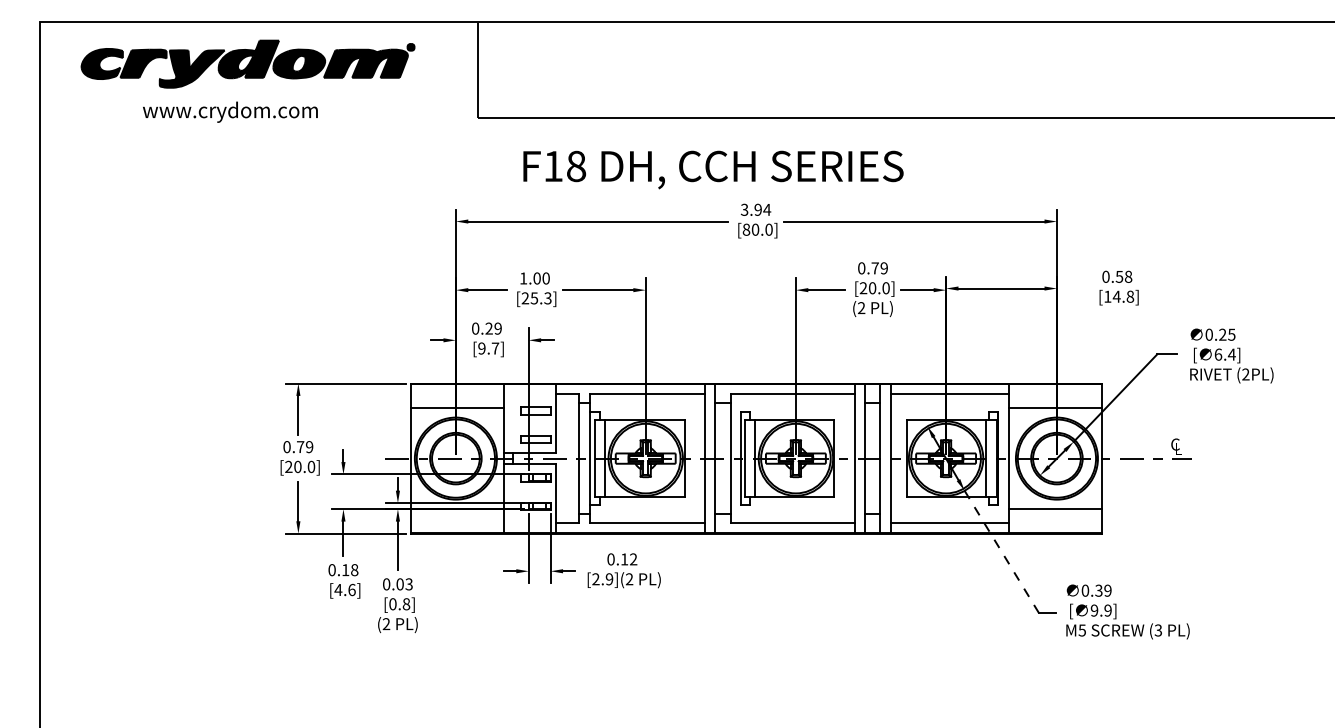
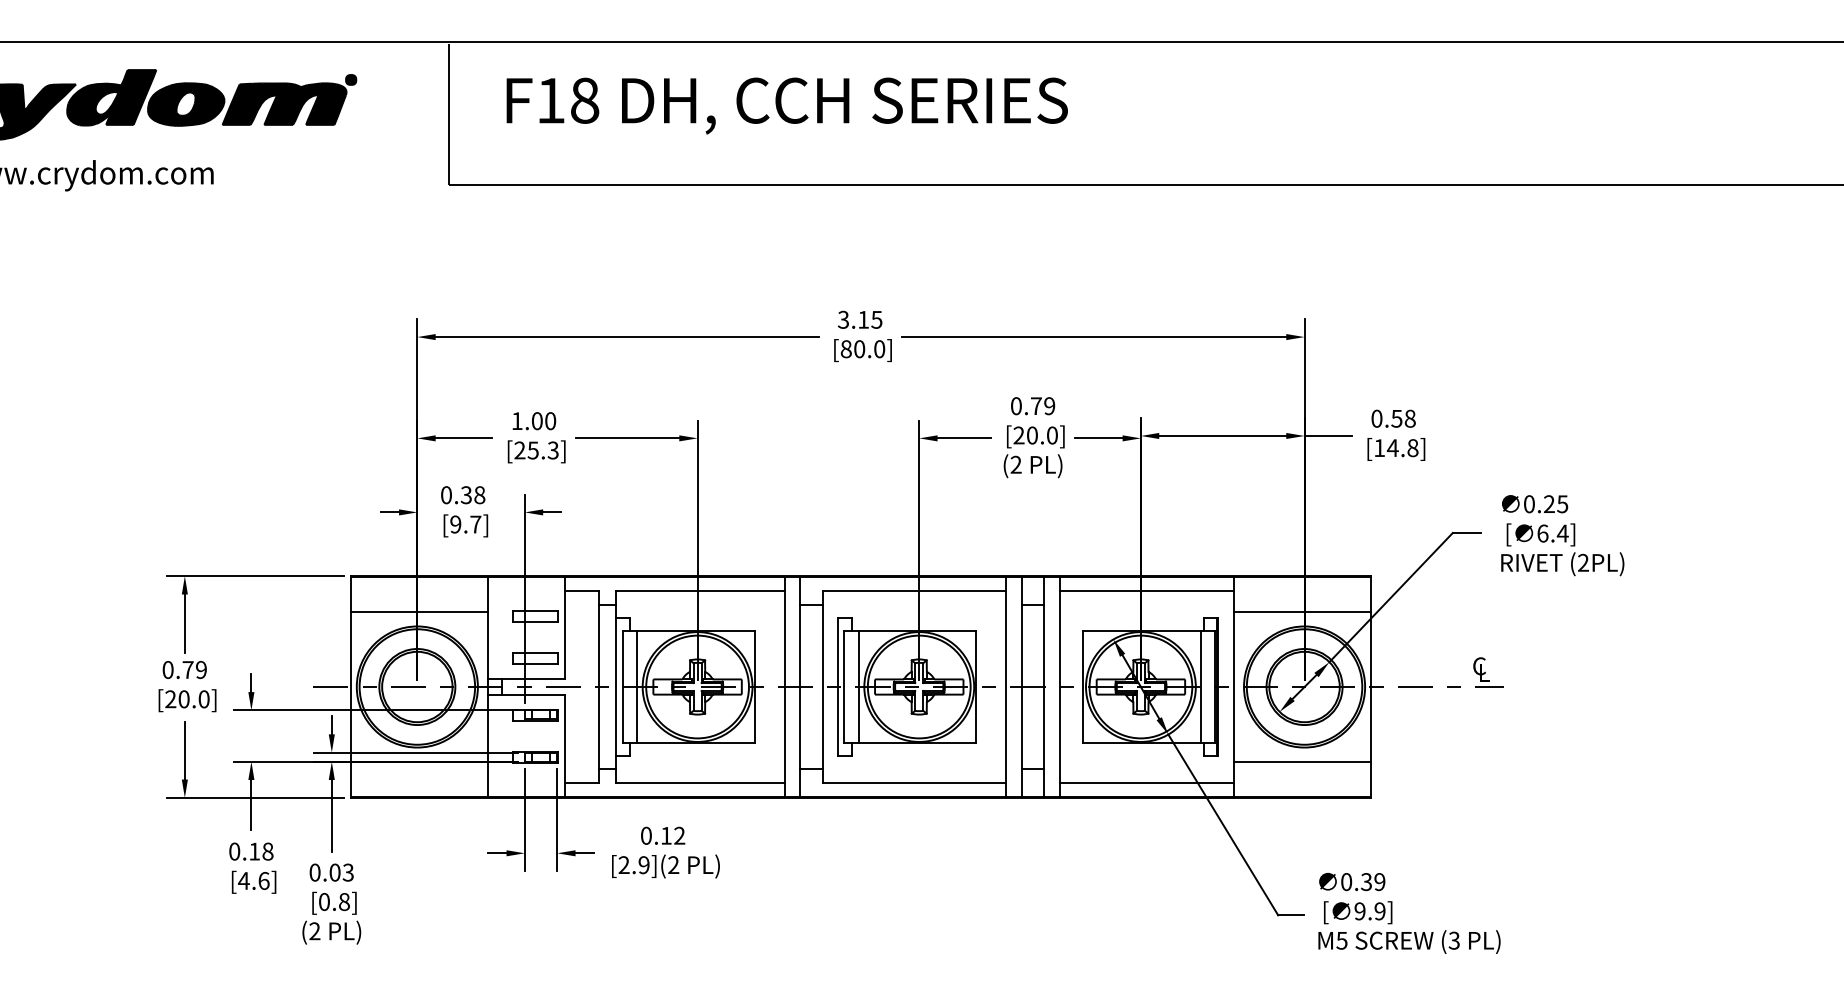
text: (713, 169) -> (787, 105), moved
text: (762, 209) -> (869, 319), 3.94 -> 3.15
line: (1072, 288) -> (1327, 435), added
text: (493, 328) -> (472, 494), 0.29 -> 0.38
line: (1001, 552) -> (1222, 825), dashed -> solid

